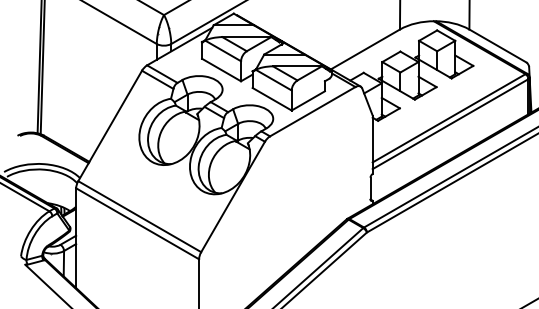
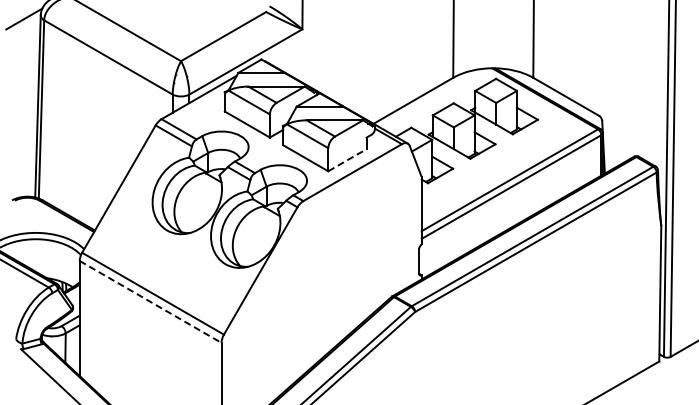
line: (308, 100) -> (347, 159), solid -> dashed
line: (137, 223) -> (150, 301), solid -> dashed

